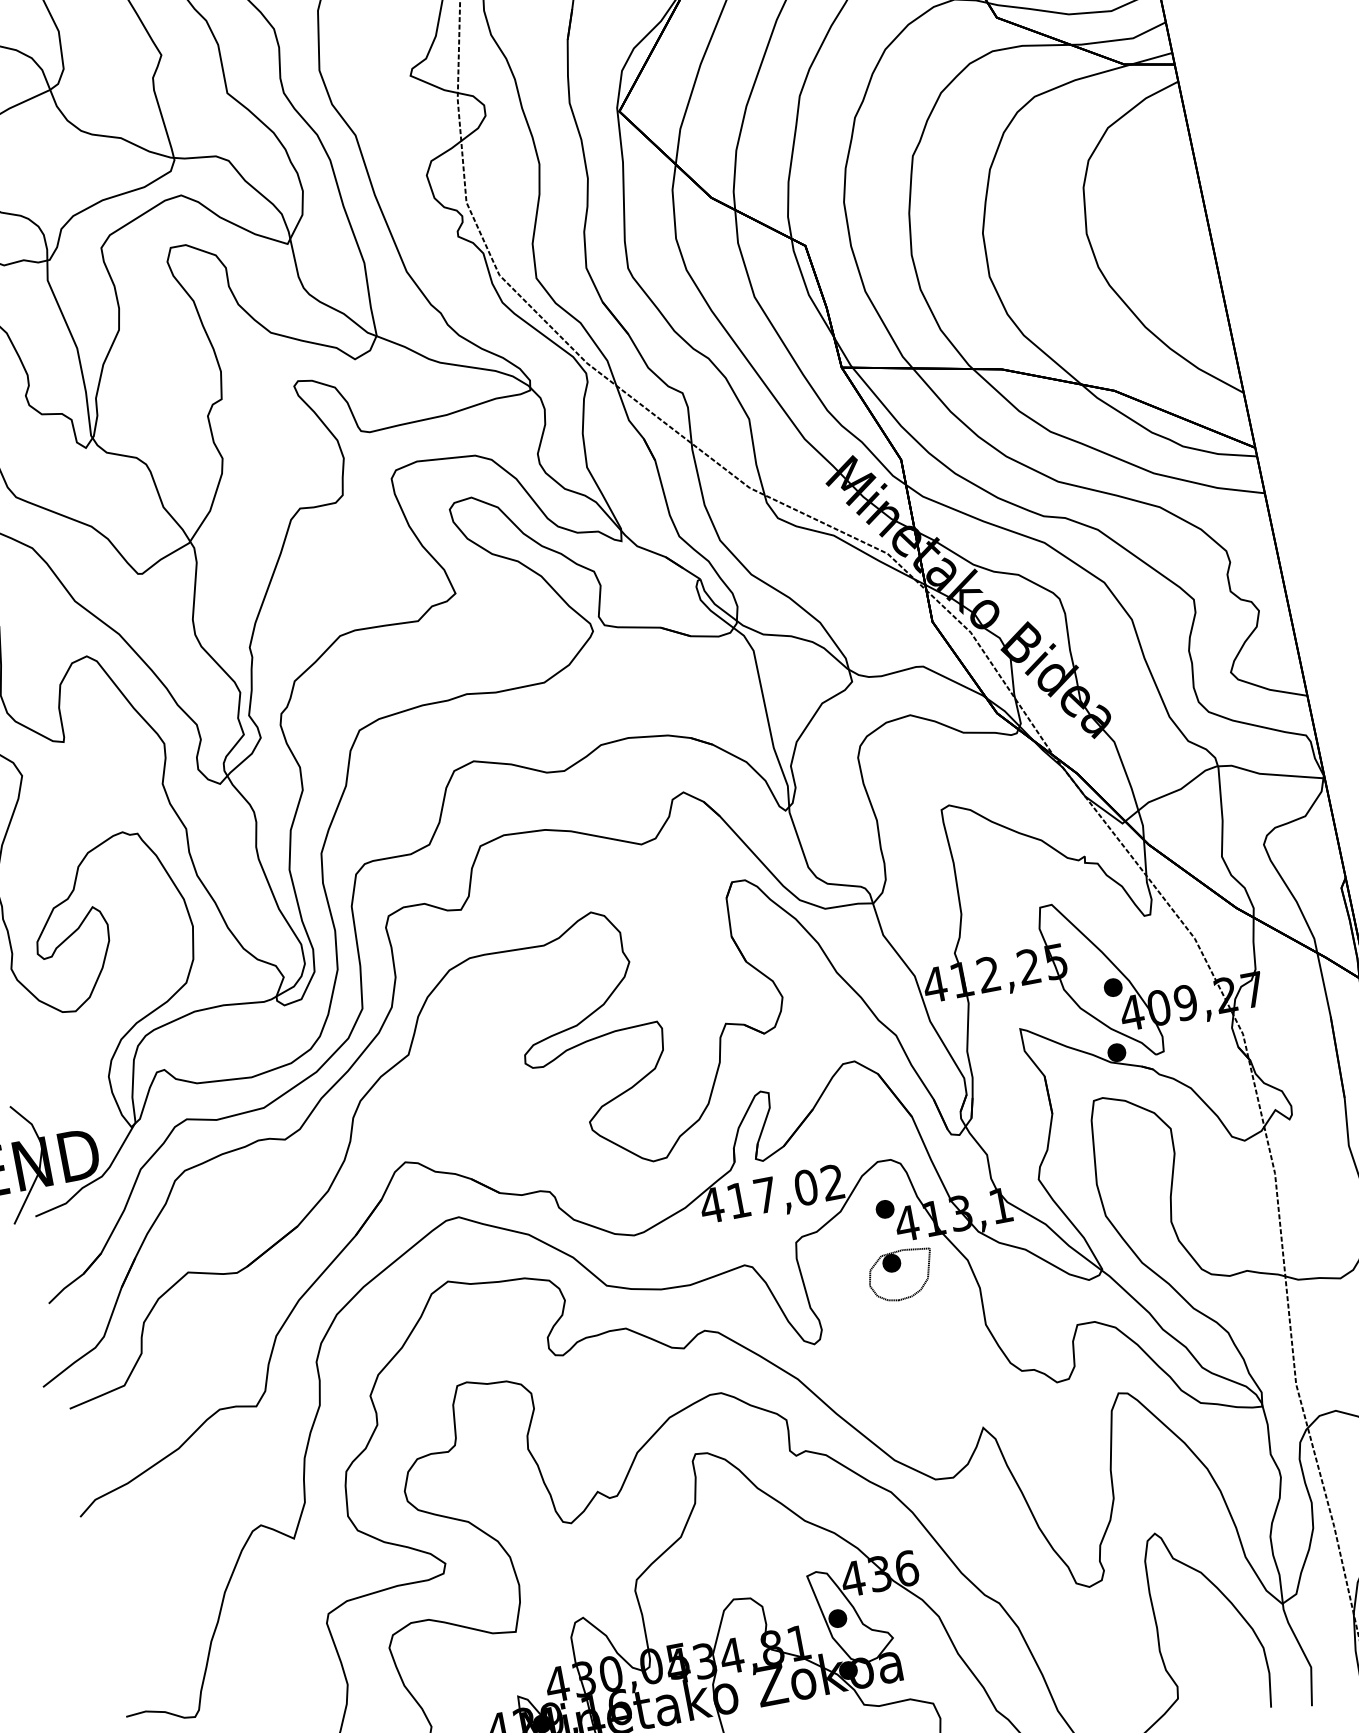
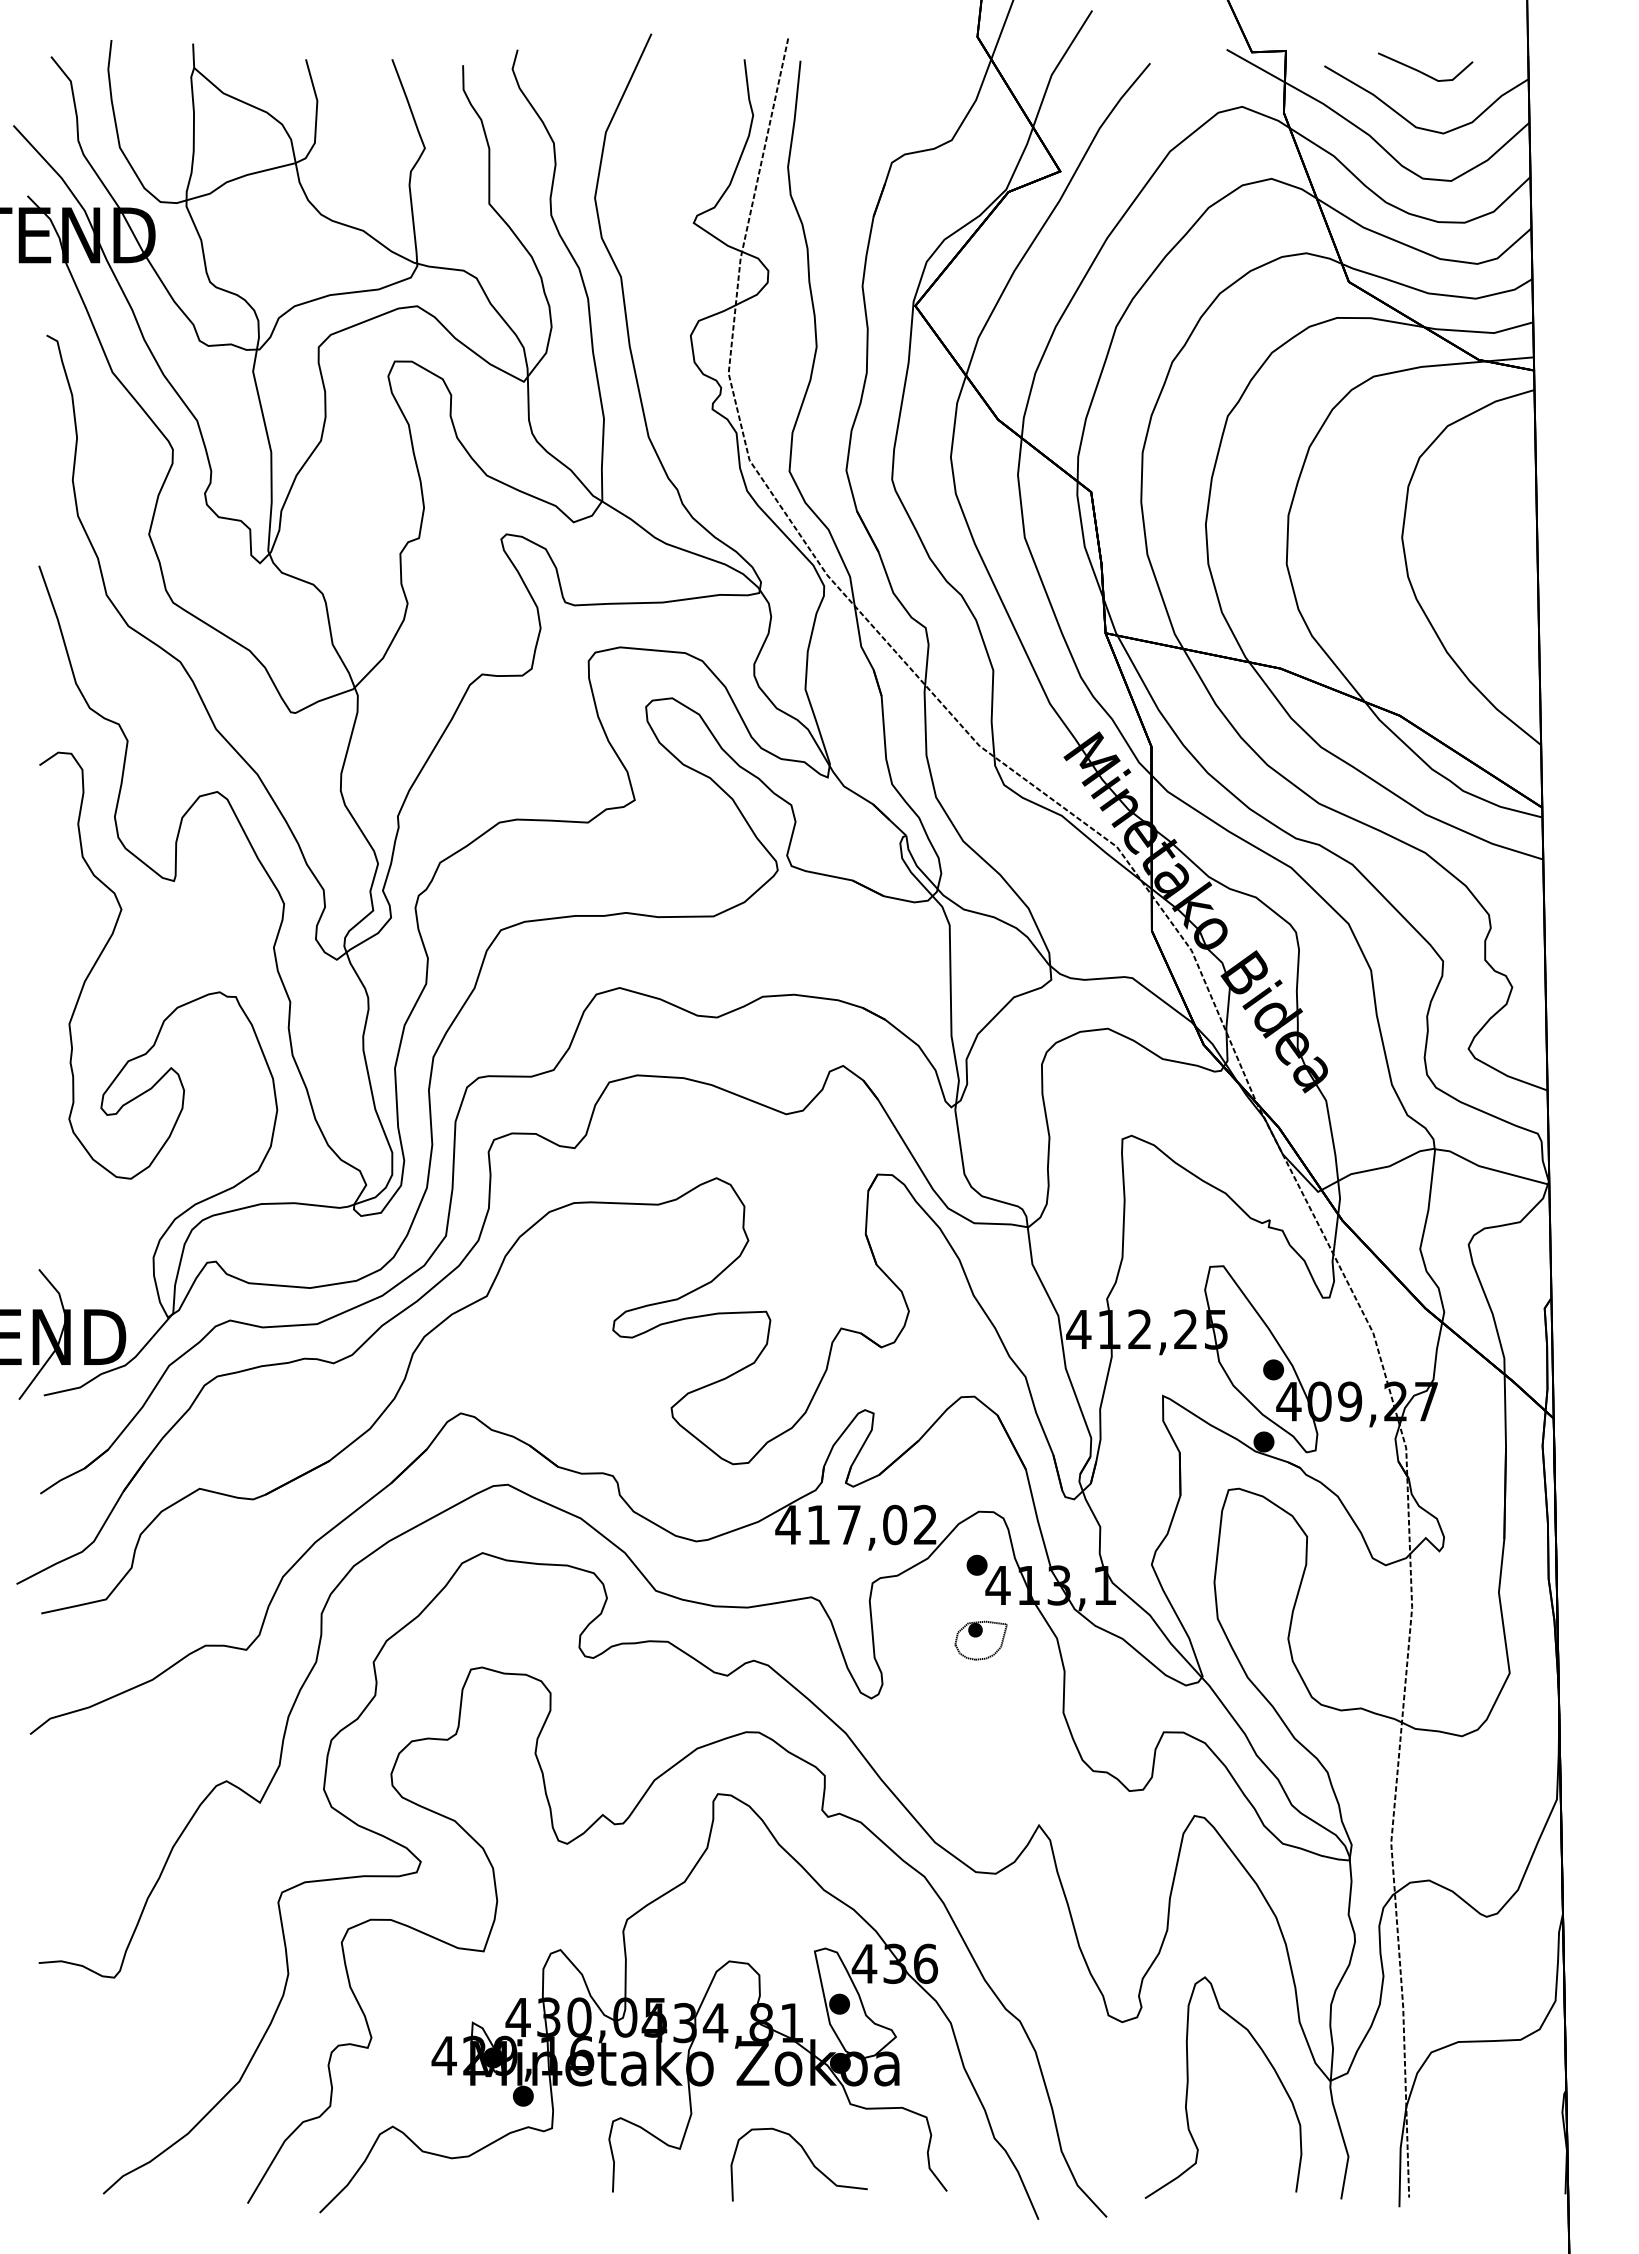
part: (900, 1274) -> (980, 1640), size x0.7

